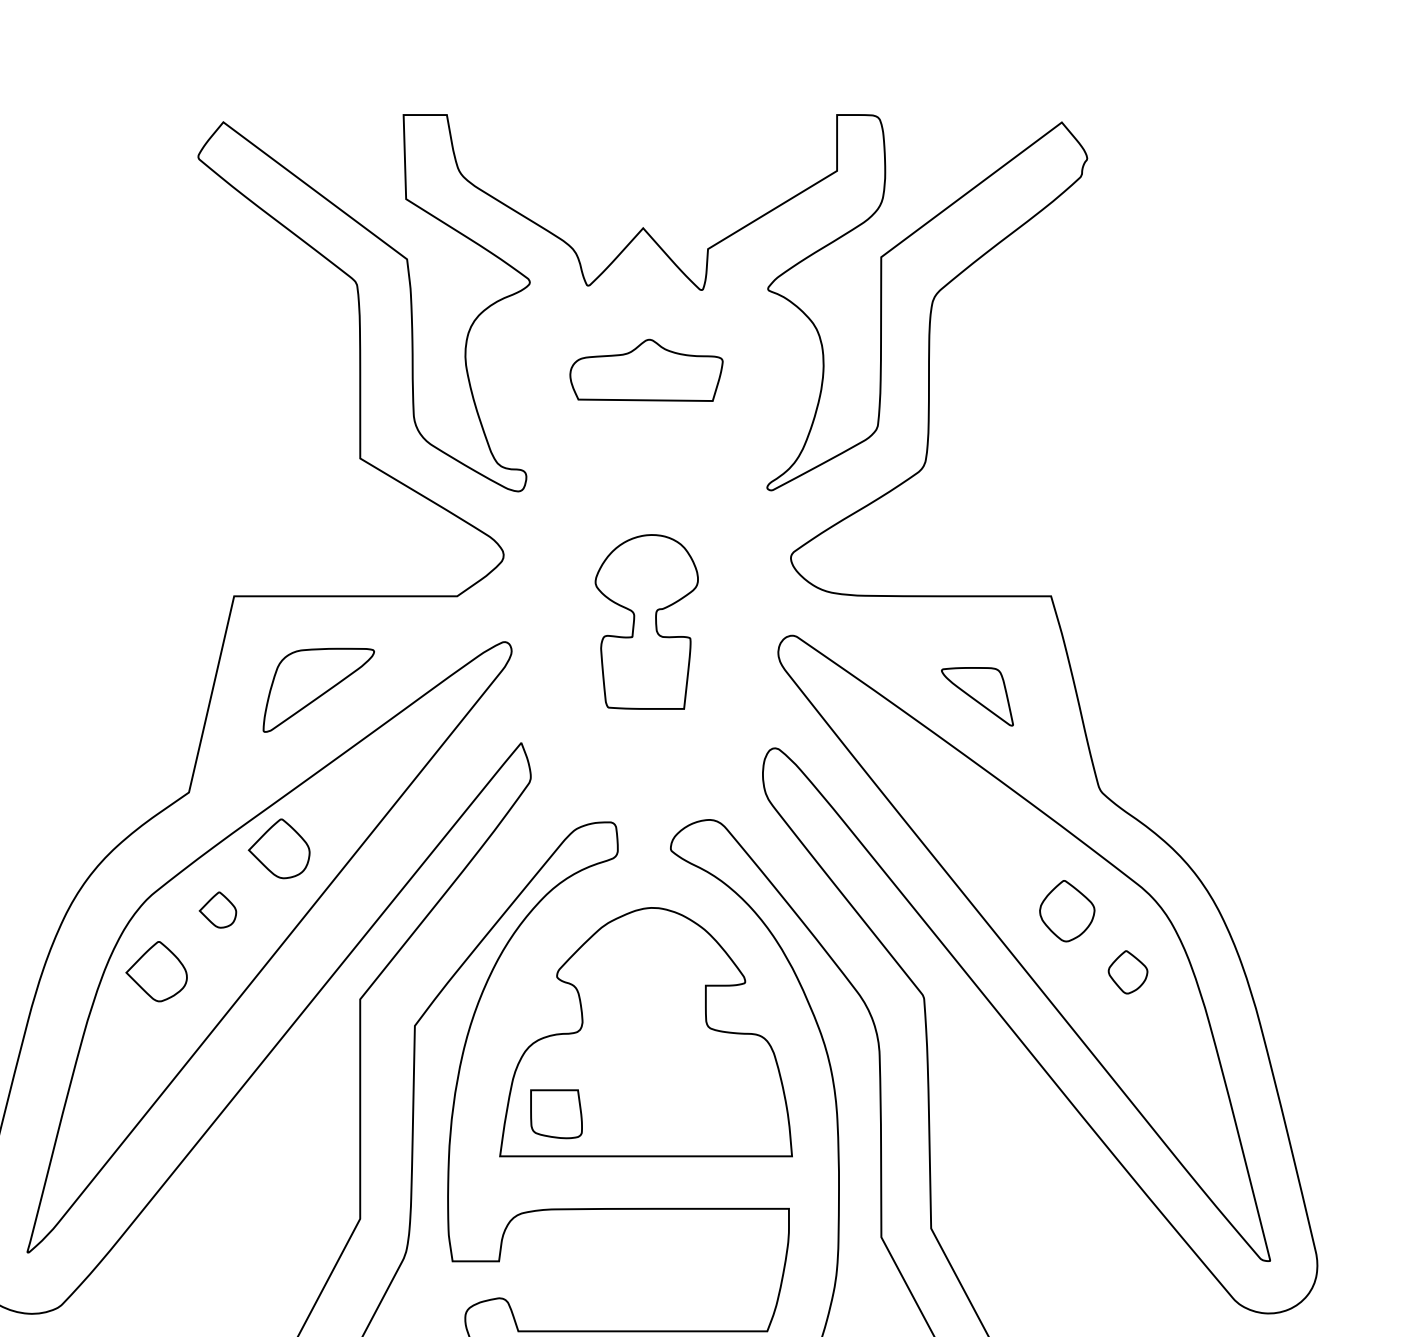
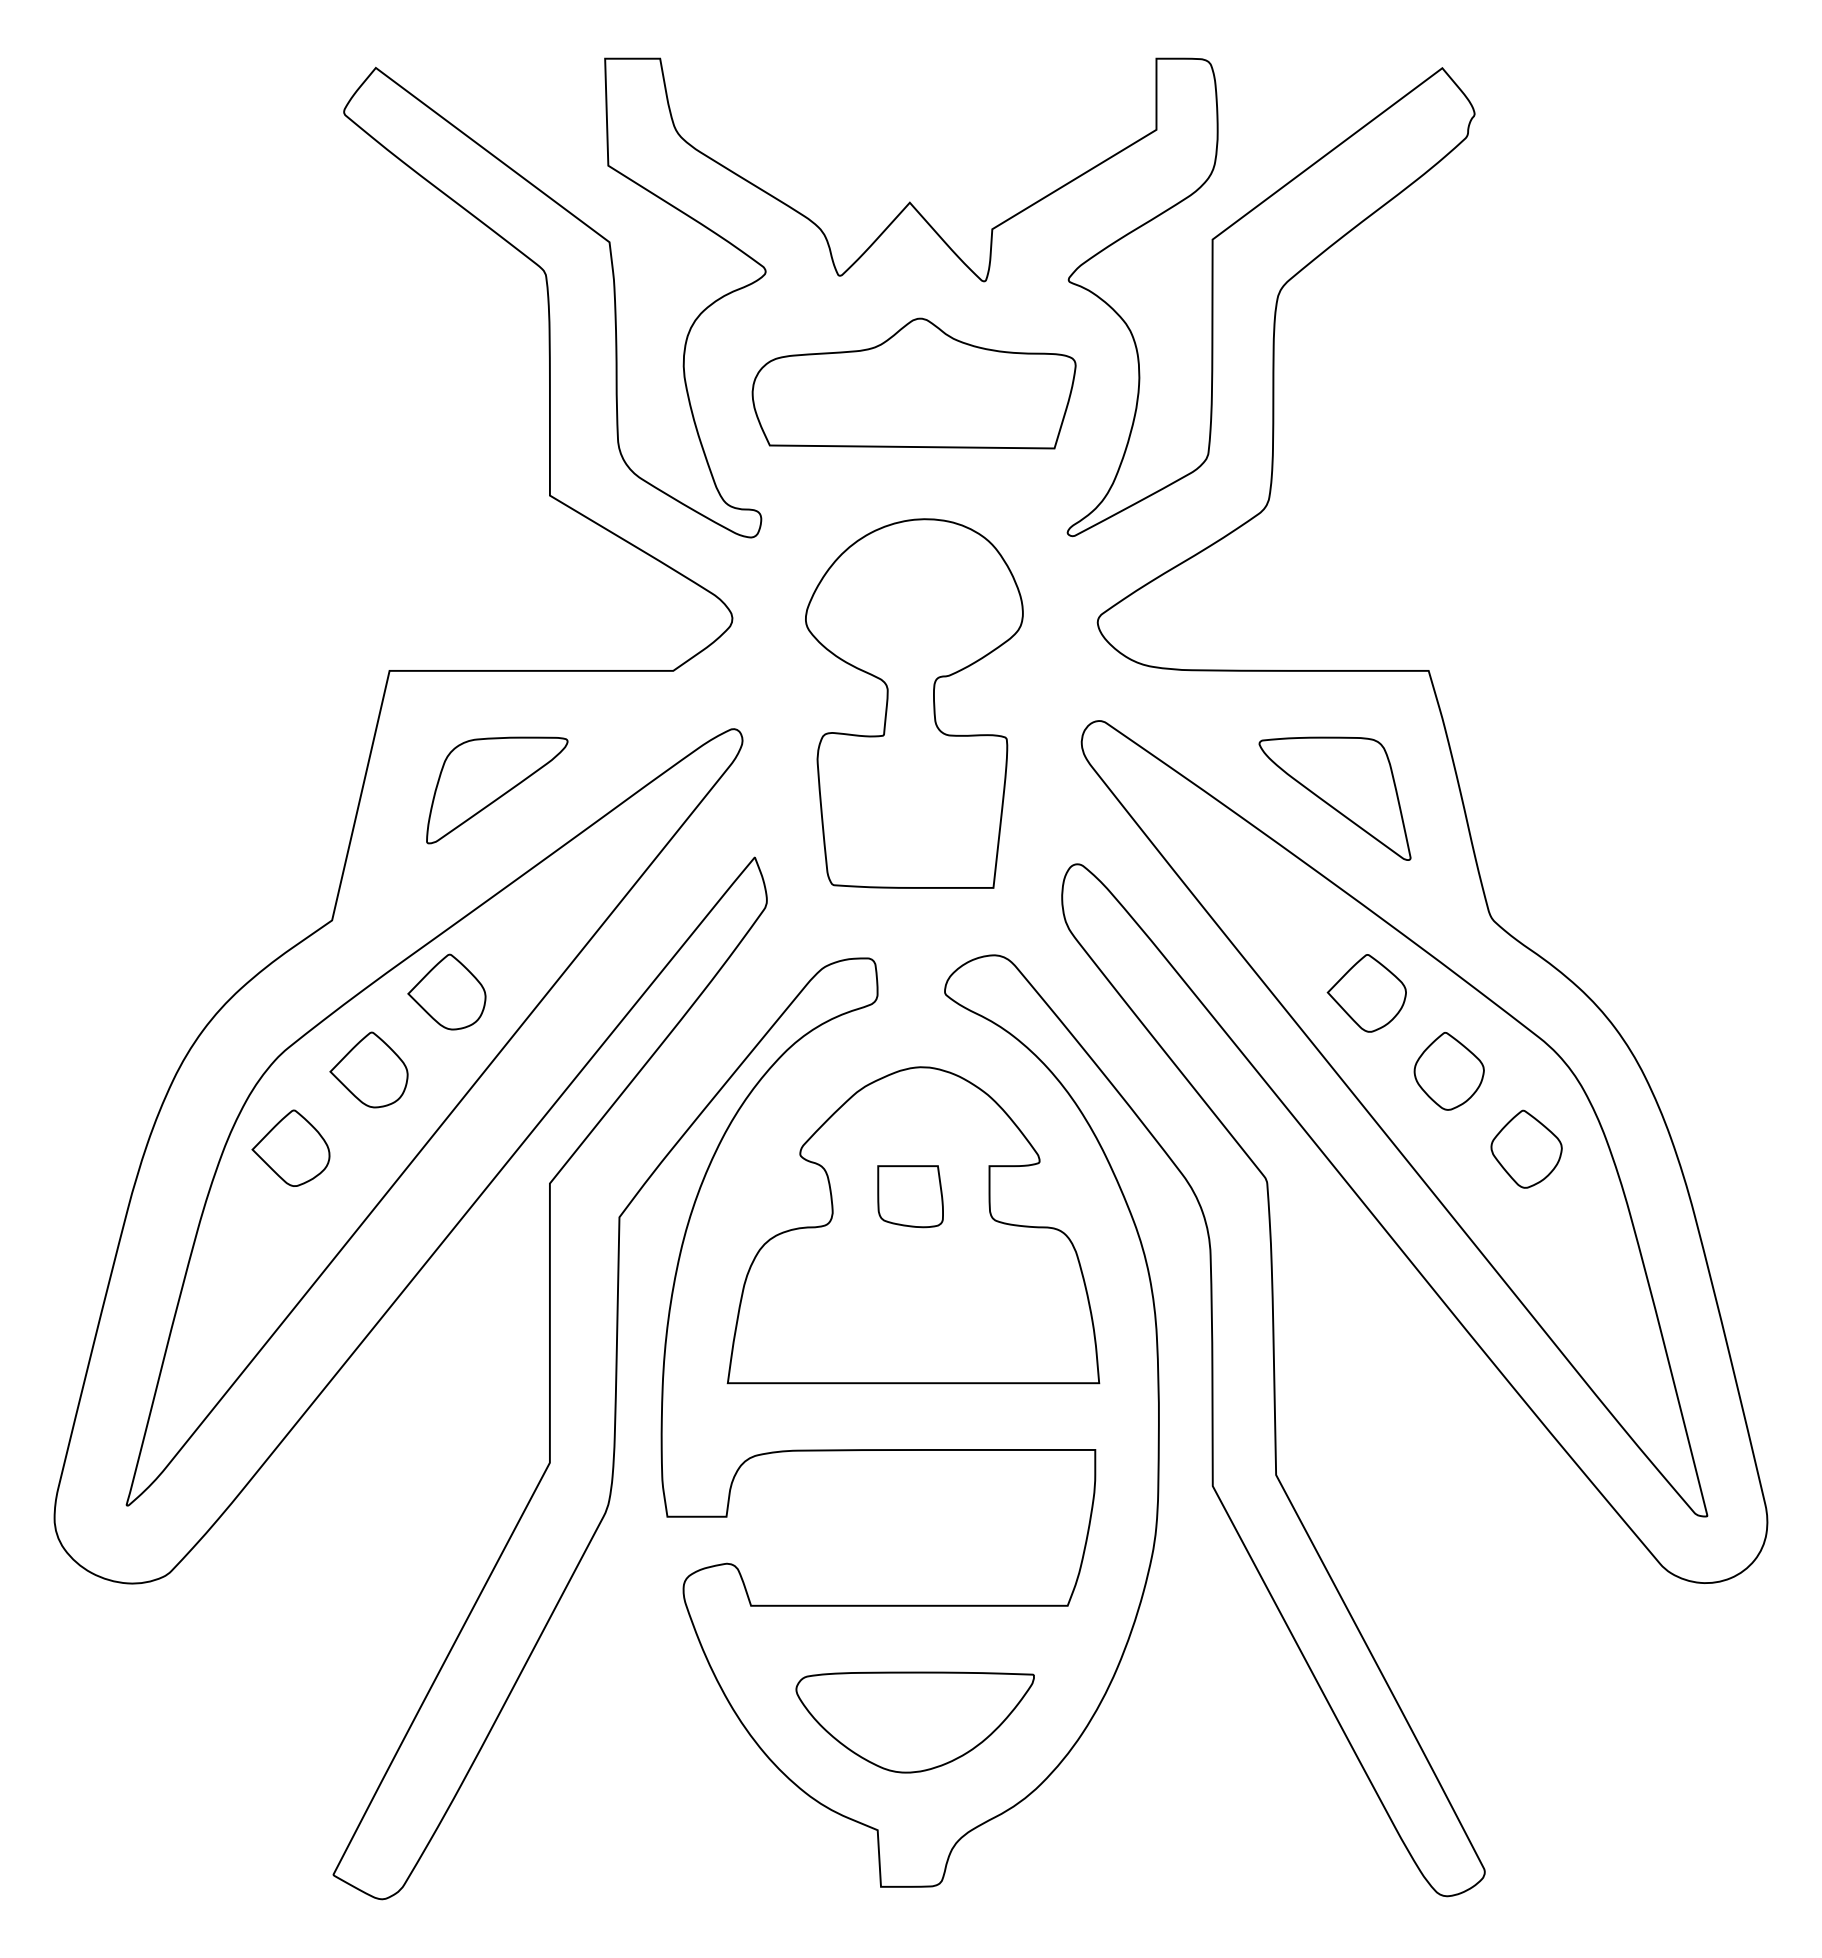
part: (646, 370) -> (913, 383), size x1.67
part: (646, 621) -> (914, 703), size x1.67
part: (977, 696) -> (1334, 798), size x1.67
part: (1002, 849) -> (1366, 993), added
part: (217, 909) -> (368, 1069), size x1.67
part: (1128, 971) -> (1526, 1148), size x1.43
part: (556, 1114) -> (910, 1196), moved

